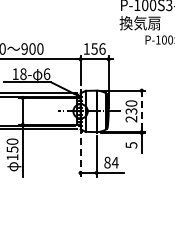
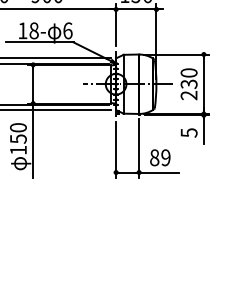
line: (141, 111) -> (203, 84), dashed -> solid
line: (80, 157) -> (115, 150), dashed -> solid
text: (114, 162) -> (164, 157), 84 -> 89

